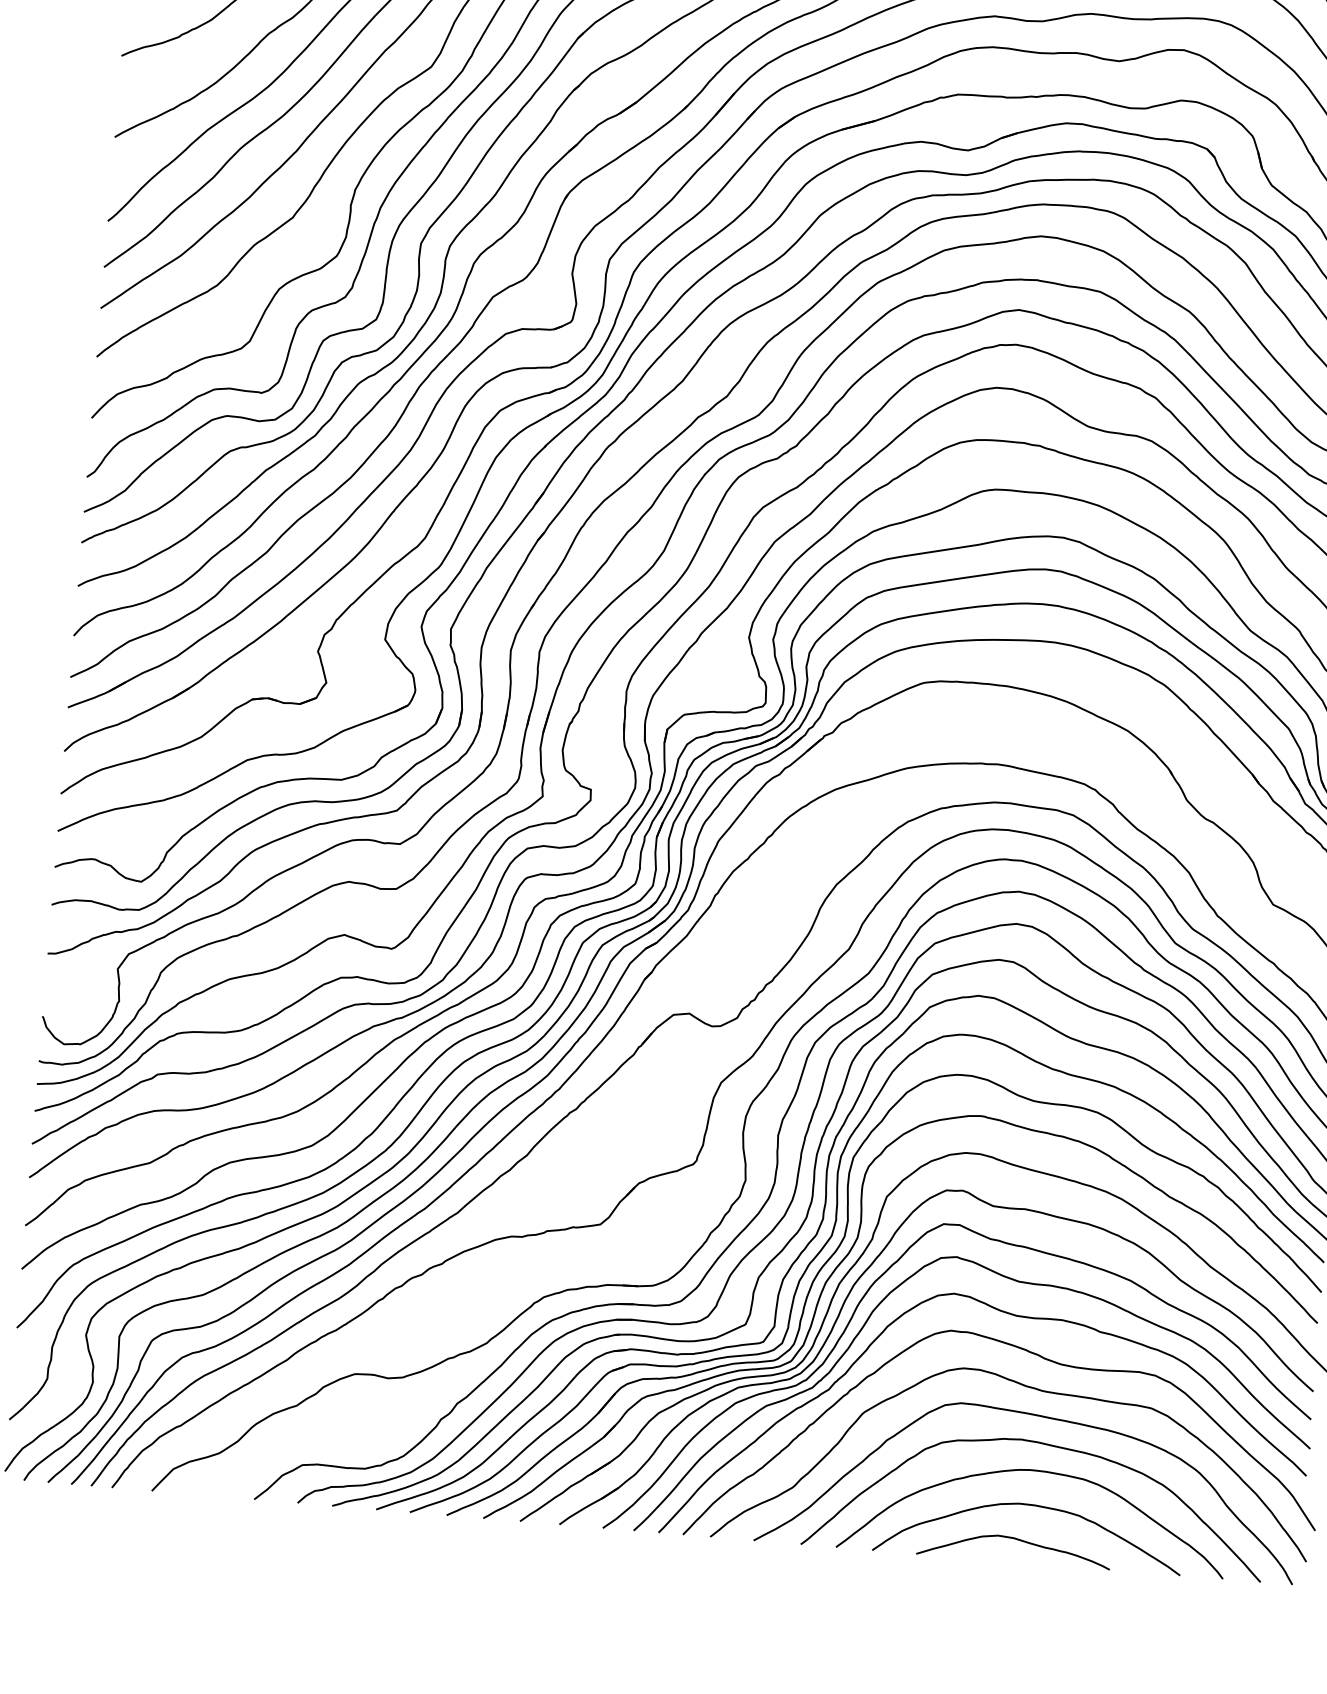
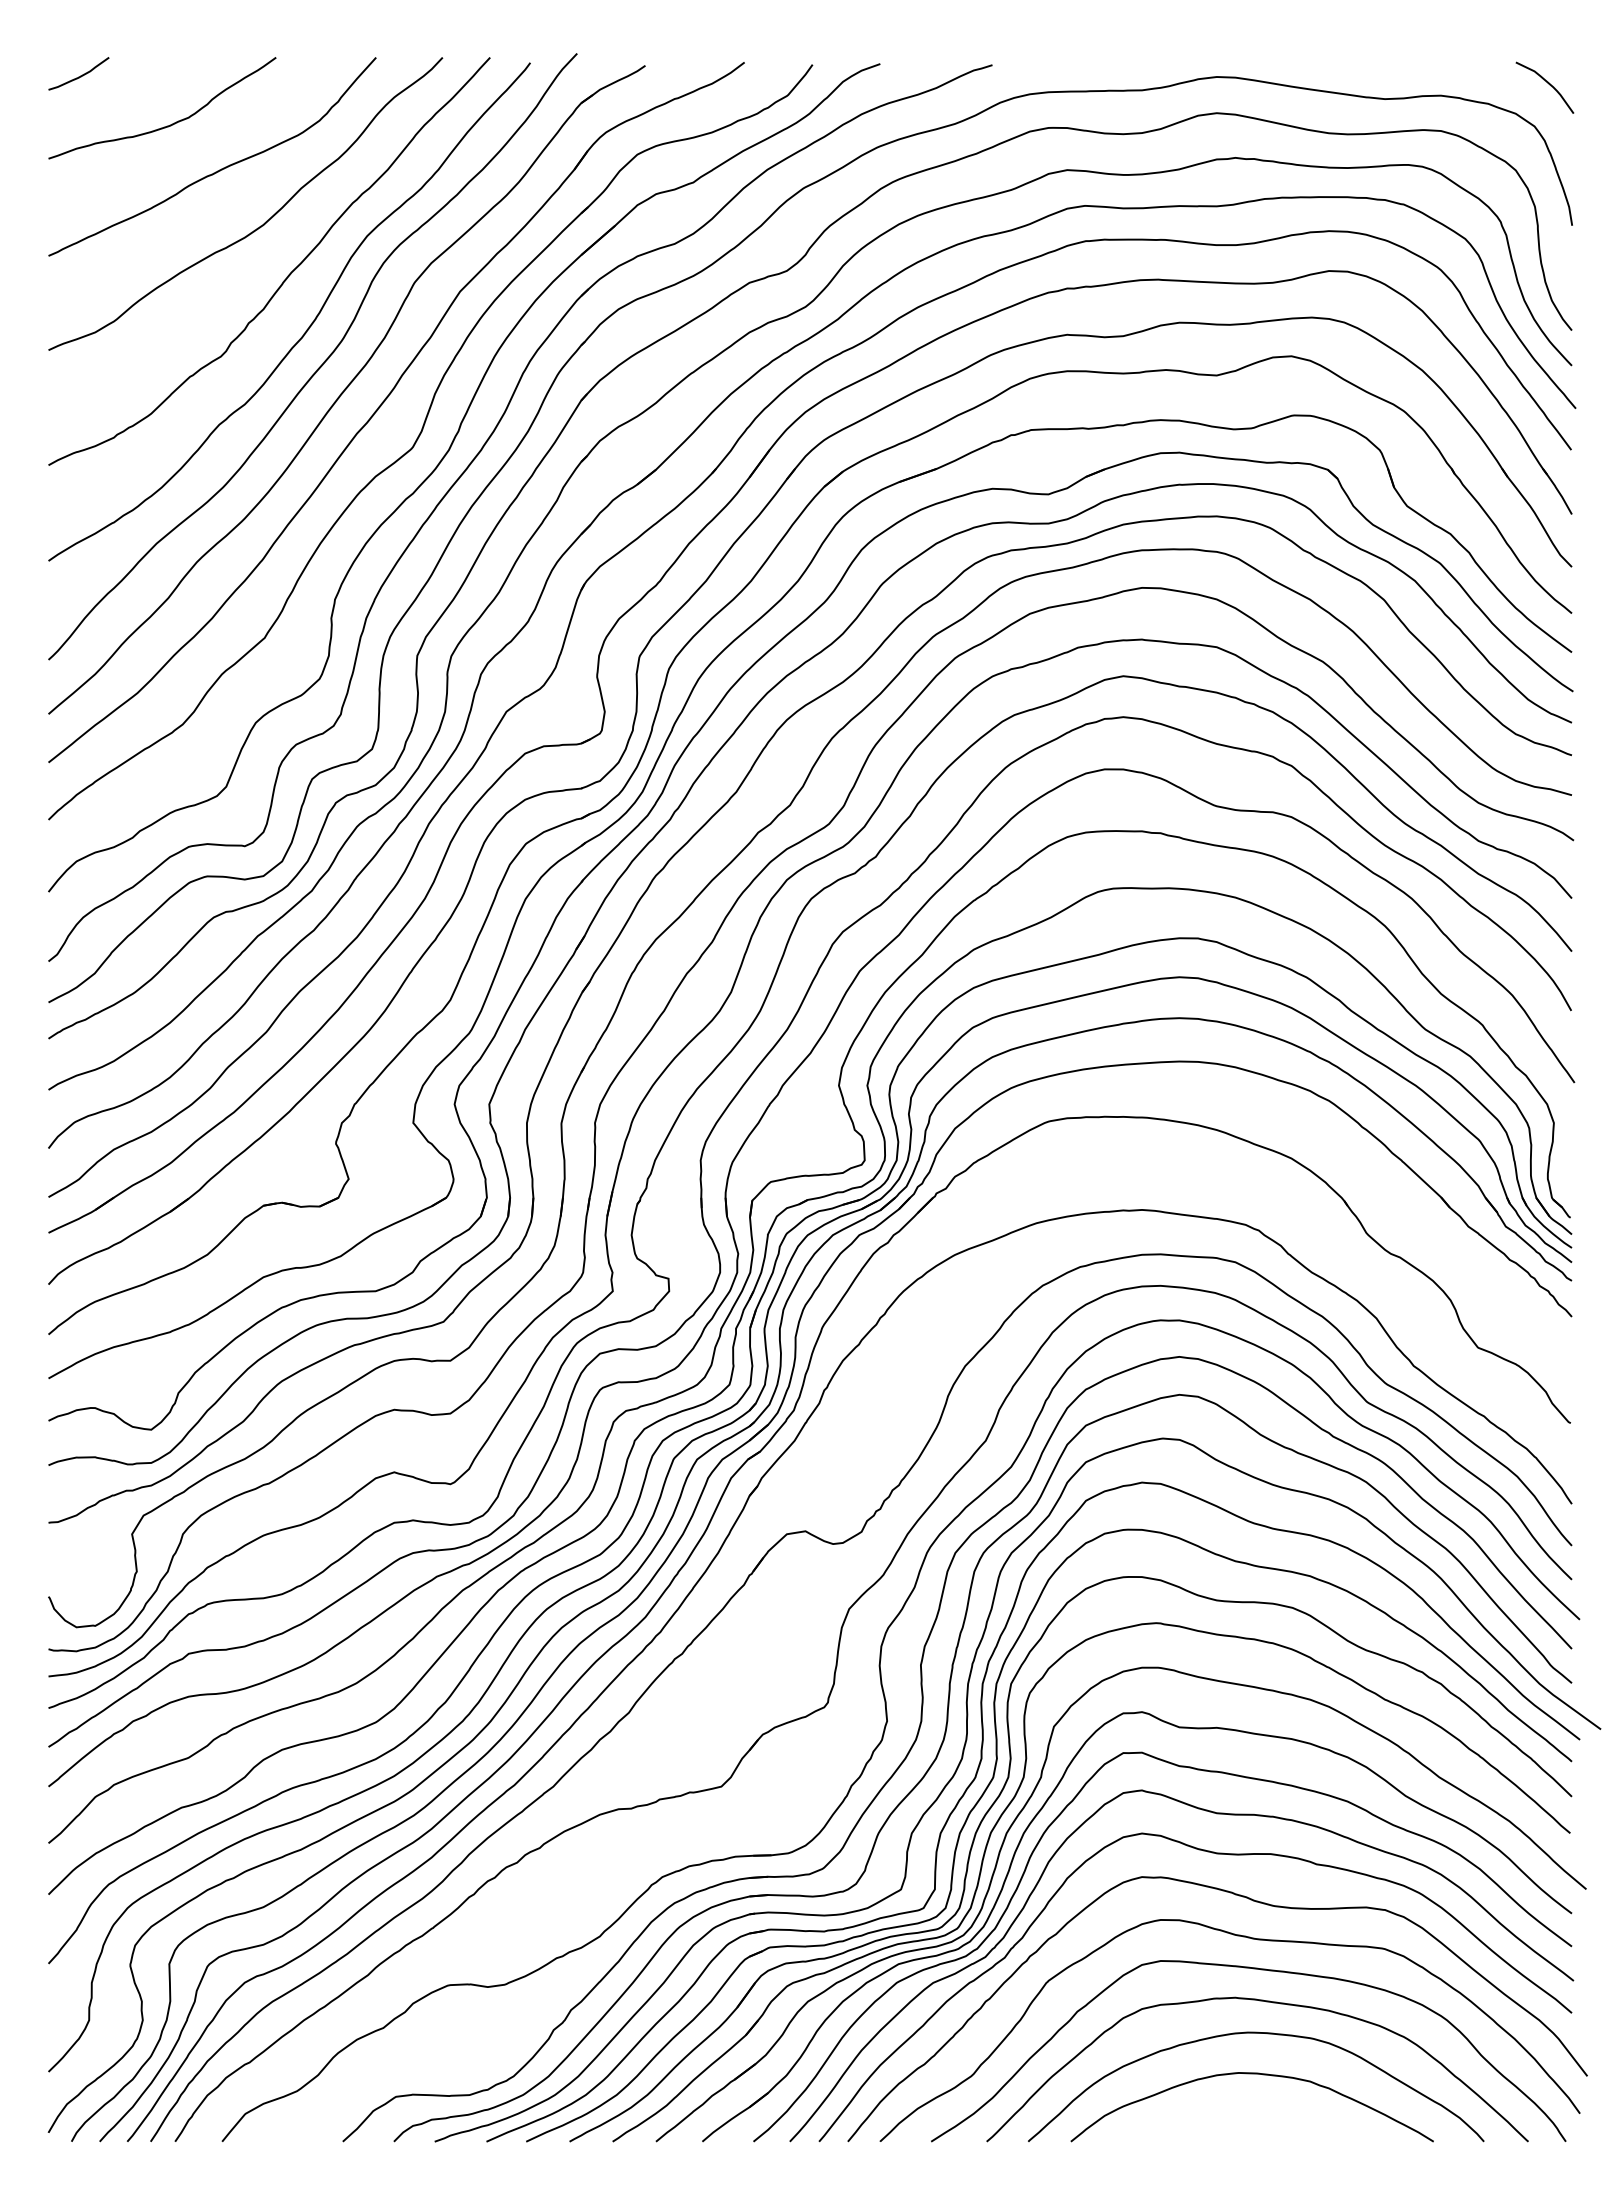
curve: (1014, 1539) -> (1236, 2115), removed

